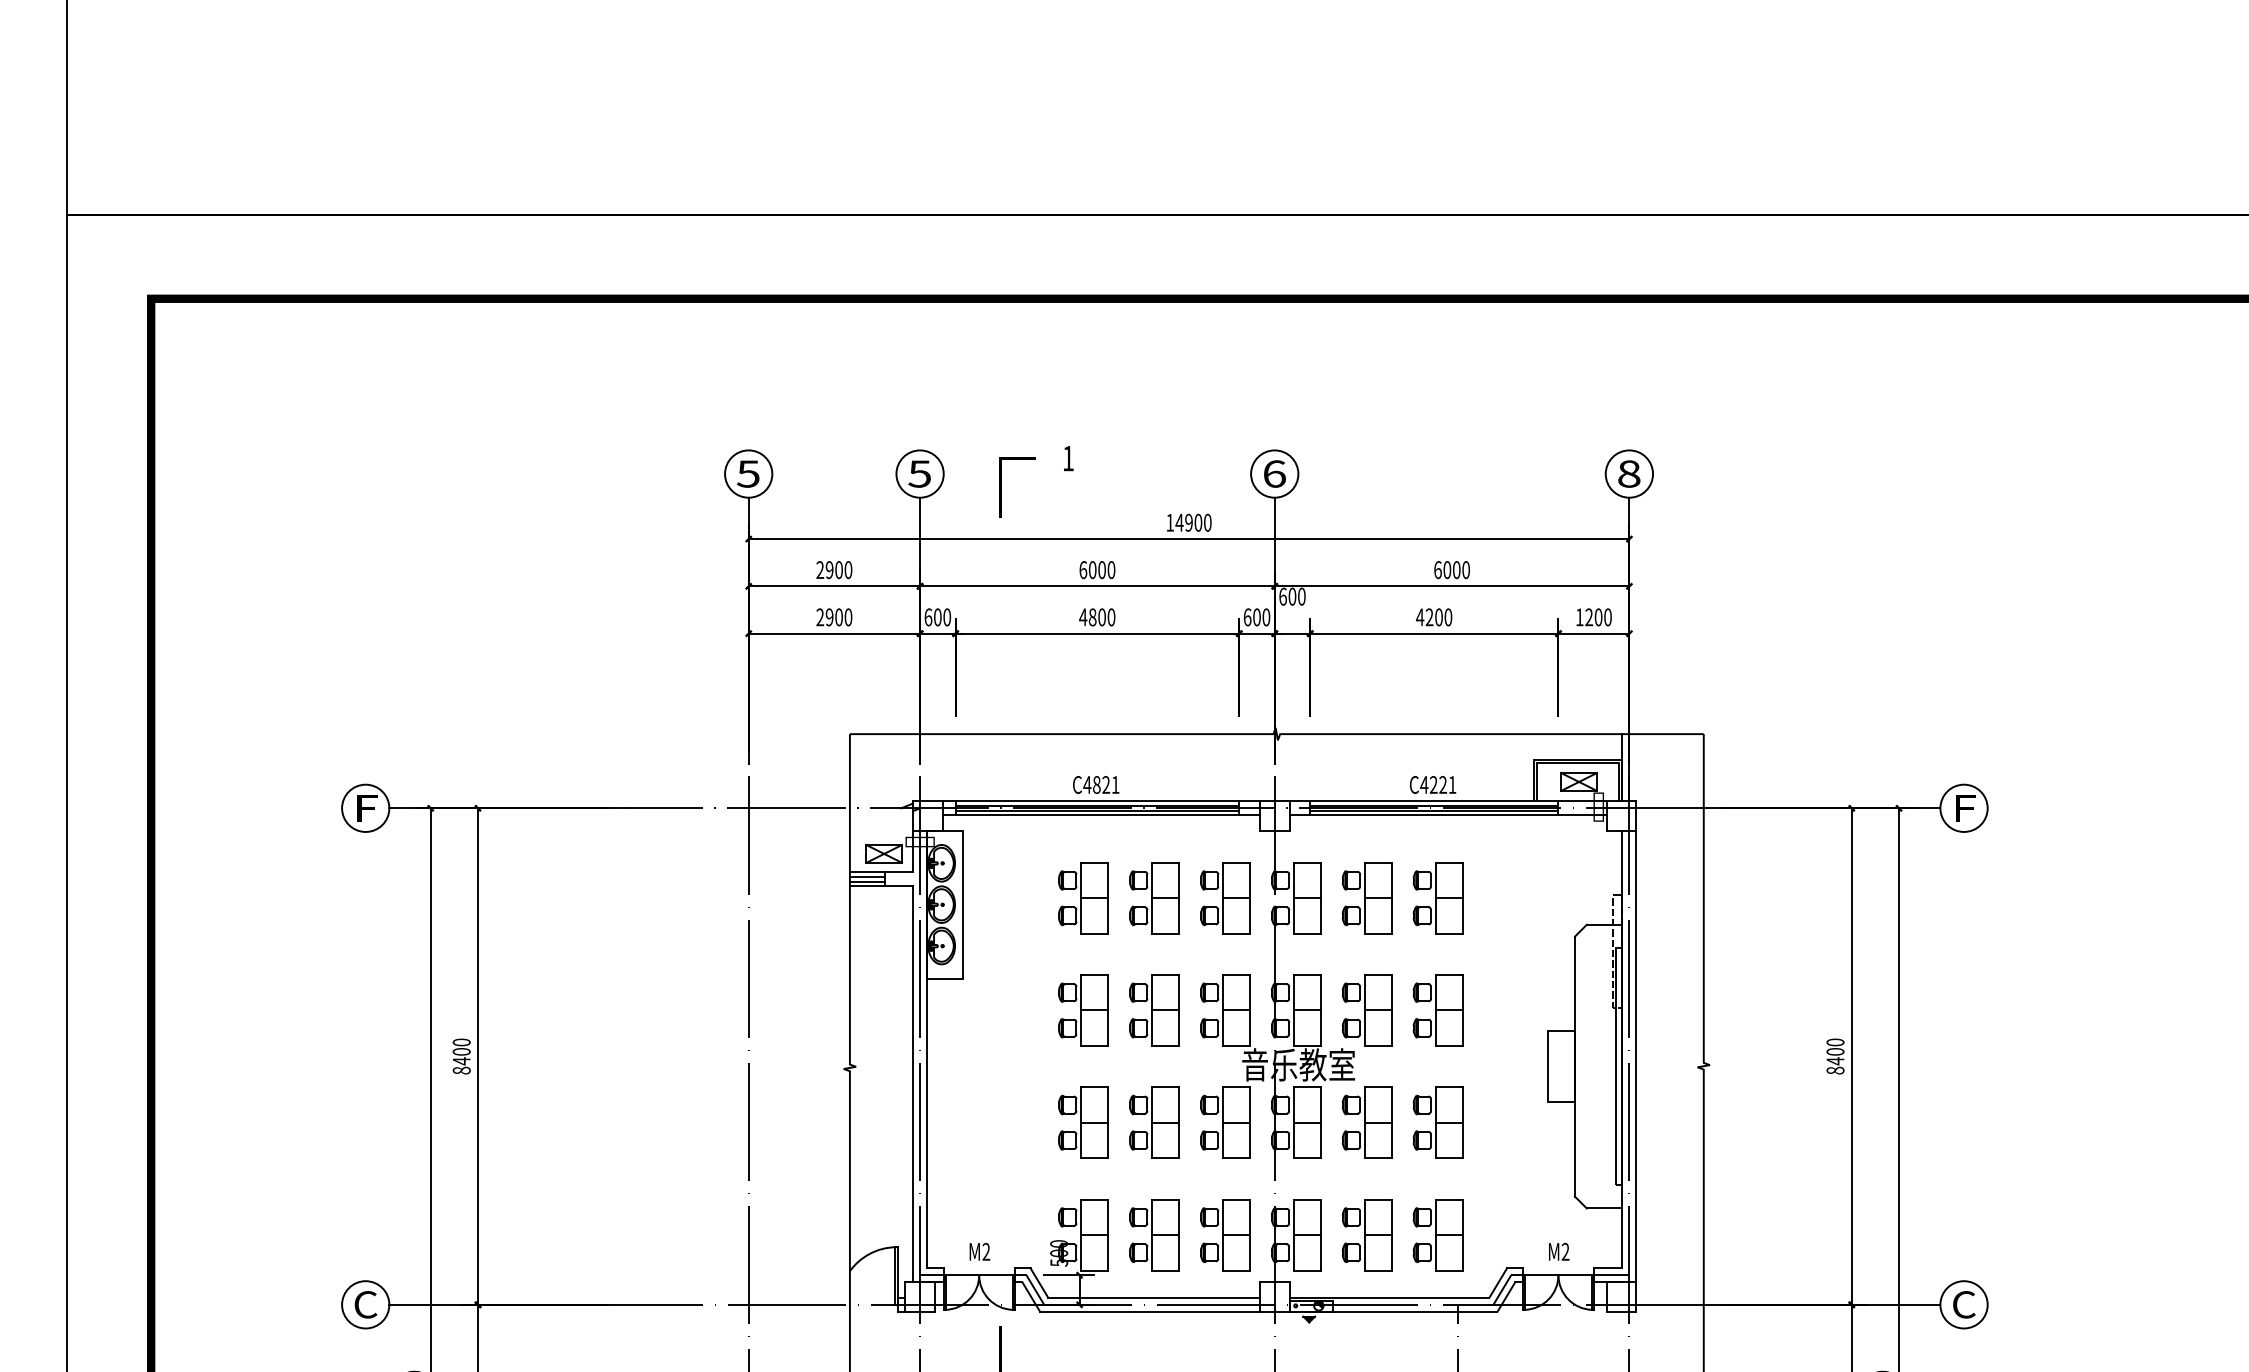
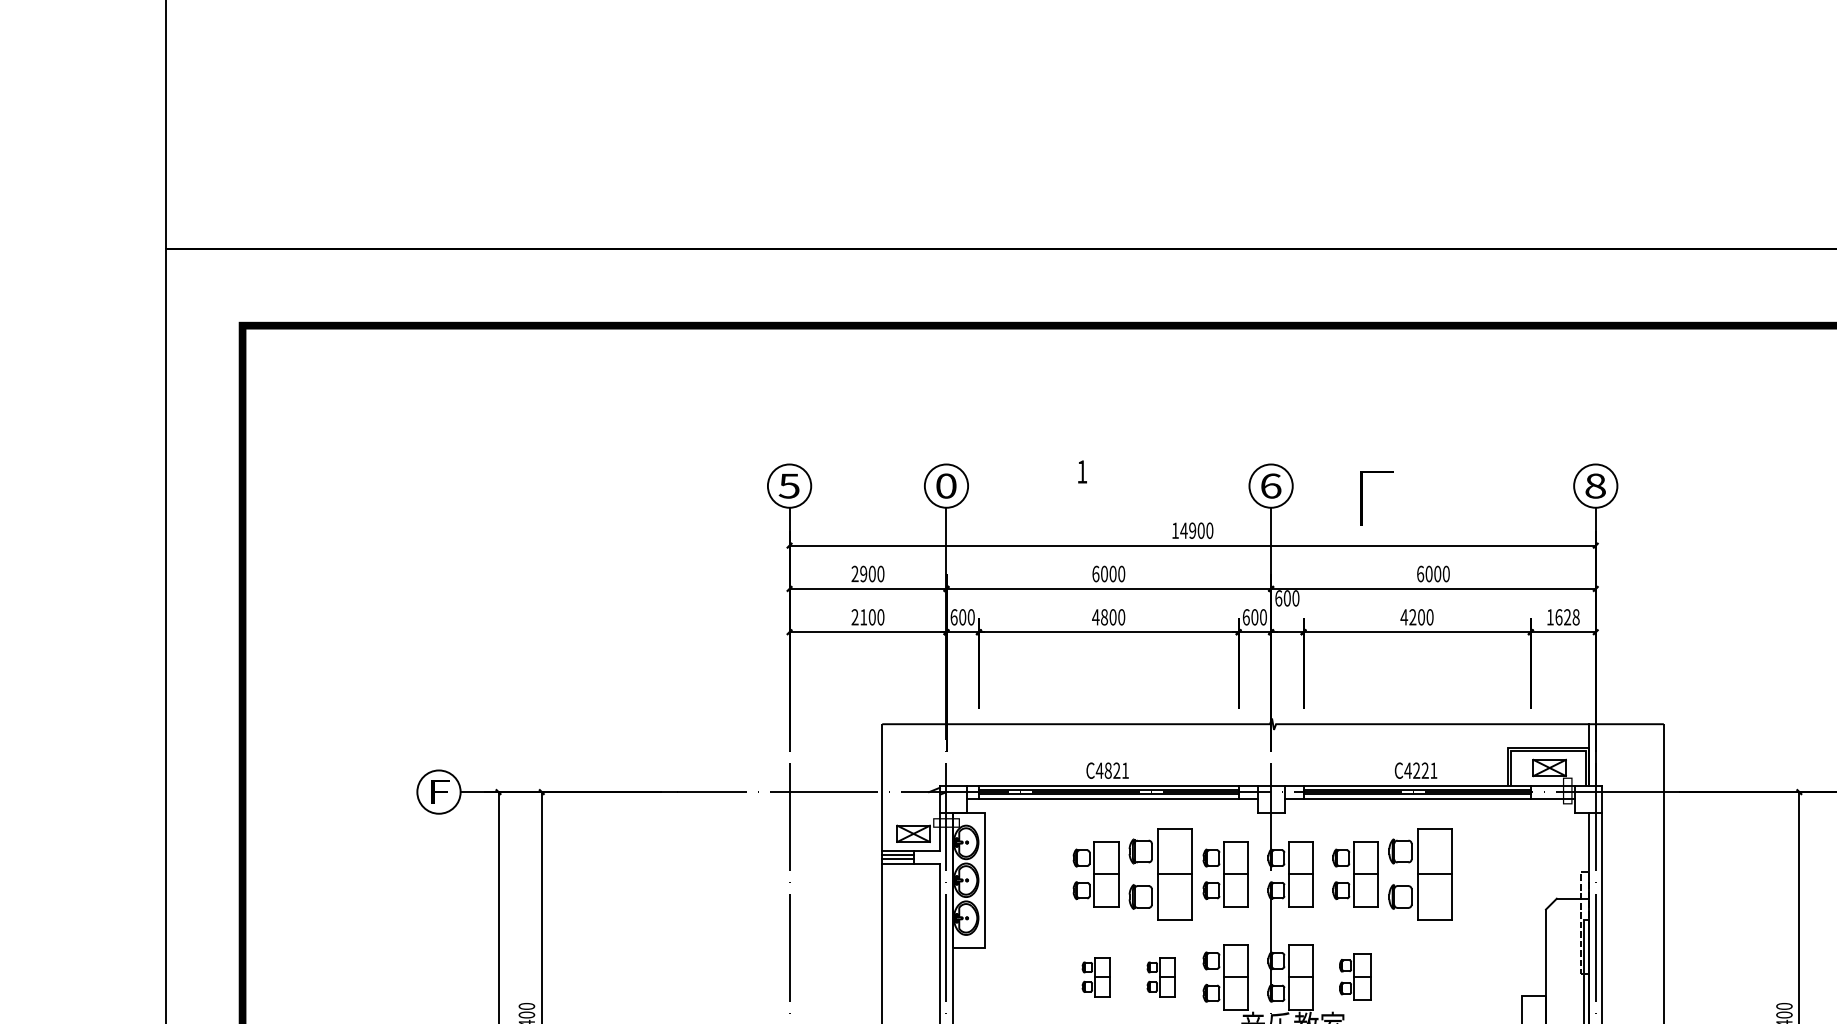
text: (919, 473) -> (945, 485), 5 -> 0
line: (1001, 487) -> (1362, 498), moved
text: (829, 617) -> (863, 617), 2900 -> 2100
text: (1598, 617) -> (1567, 617), 1200 -> 1628
part: (1154, 898) -> (1161, 874), size x1.4
part: (1437, 898) -> (1420, 874), size x1.4
part: (1083, 1010) -> (1096, 977), size x0.6
part: (1154, 1010) -> (1161, 977), size x0.6
part: (1366, 1010) -> (1355, 977), size x0.7
part: (1437, 1010) -> (1420, 977), removed

